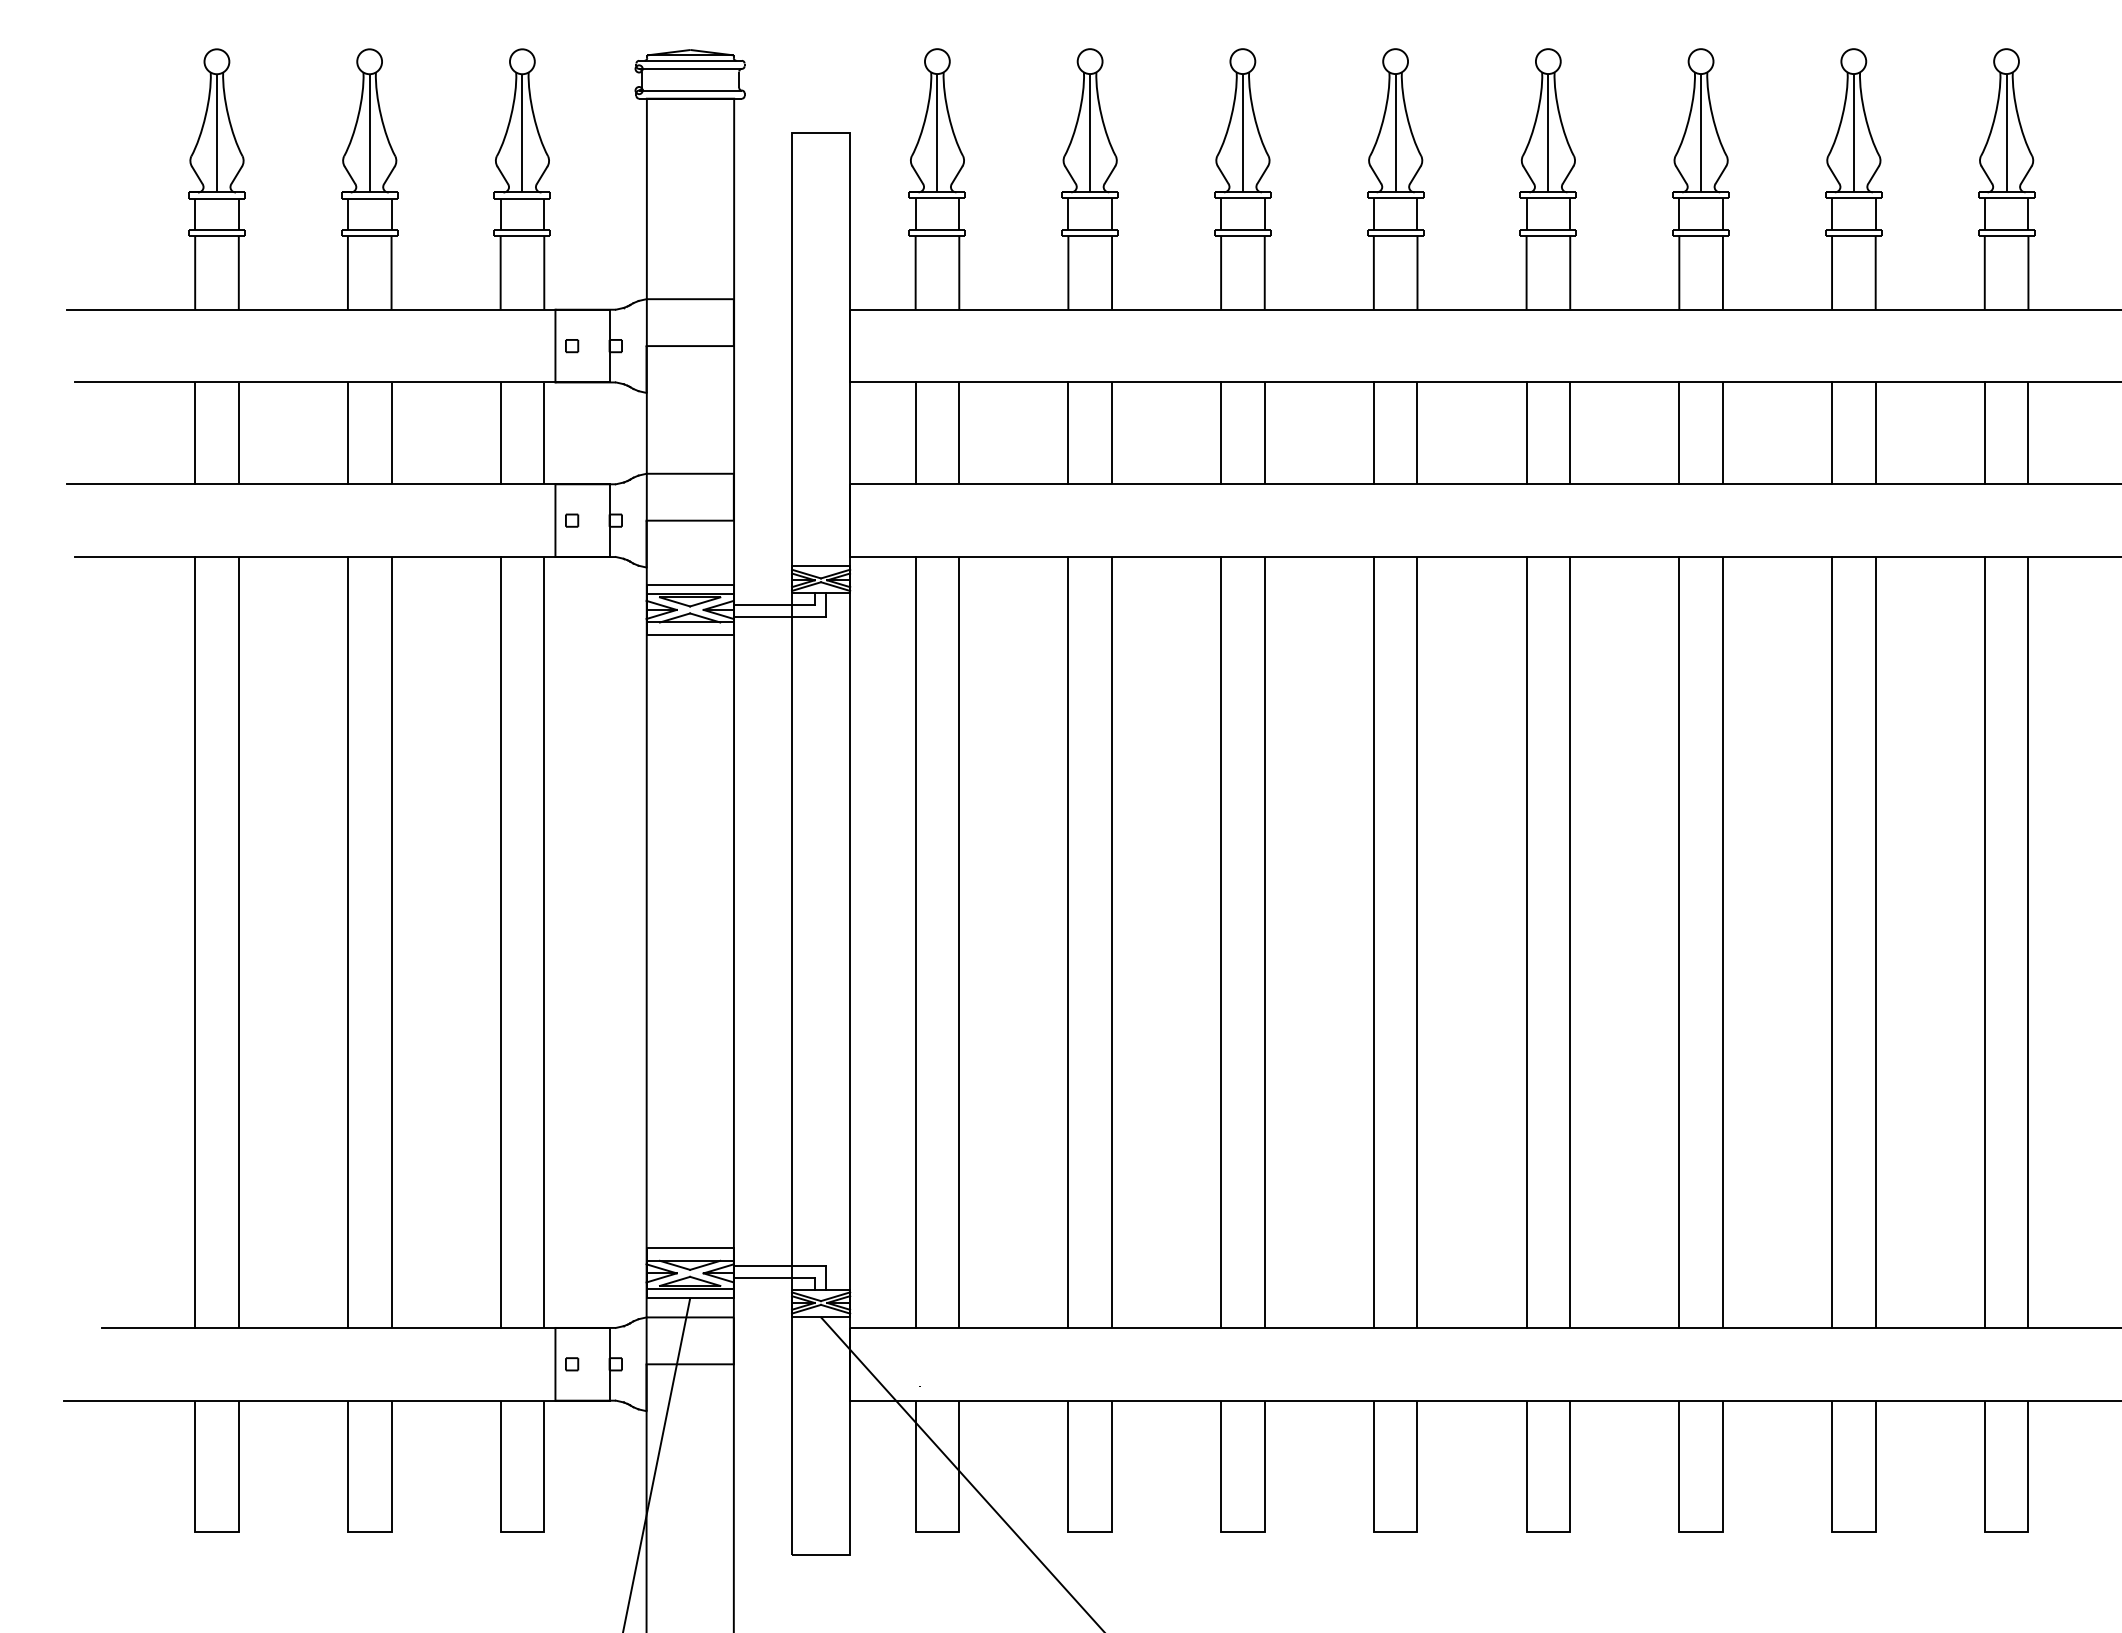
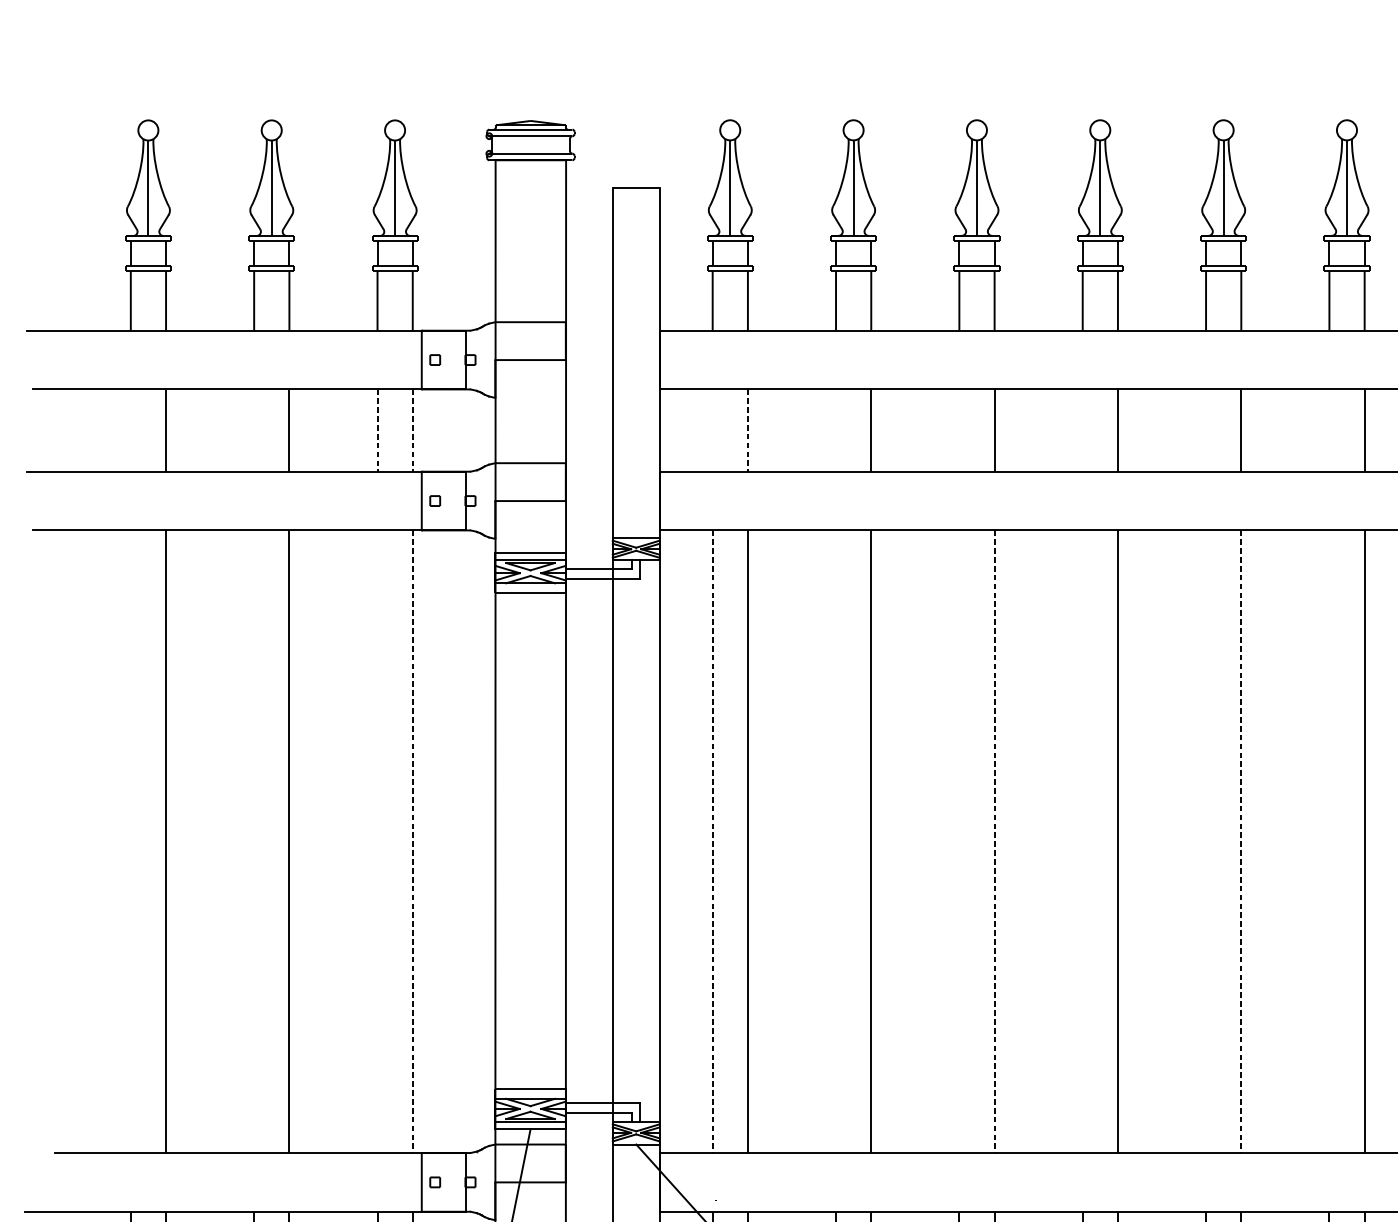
line: (195, 433) -> (131, 430), removed
line: (347, 433) -> (253, 430), removed
line: (500, 433) -> (377, 430), solid -> dashed
line: (544, 433) -> (412, 430), solid -> dashed
line: (915, 433) -> (712, 430), removed
line: (959, 433) -> (748, 430), solid -> dashed
line: (1068, 433) -> (836, 430), removed
line: (1221, 433) -> (959, 430), removed
line: (1373, 433) -> (1082, 430), removed
line: (1526, 433) -> (1205, 430), removed
line: (1679, 433) -> (1329, 430), removed
line: (195, 942) -> (131, 841), removed
line: (347, 942) -> (253, 841), removed
line: (500, 942) -> (377, 841), removed
line: (544, 942) -> (412, 841), solid -> dashed
line: (915, 942) -> (712, 841), solid -> dashed
line: (1068, 942) -> (836, 841), removed
line: (1221, 942) -> (959, 841), removed
line: (1264, 942) -> (994, 841), solid -> dashed
line: (1373, 942) -> (1082, 841), removed
line: (1526, 942) -> (1205, 841), removed
line: (1570, 942) -> (1241, 841), solid -> dashed
line: (1679, 942) -> (1329, 841), removed

